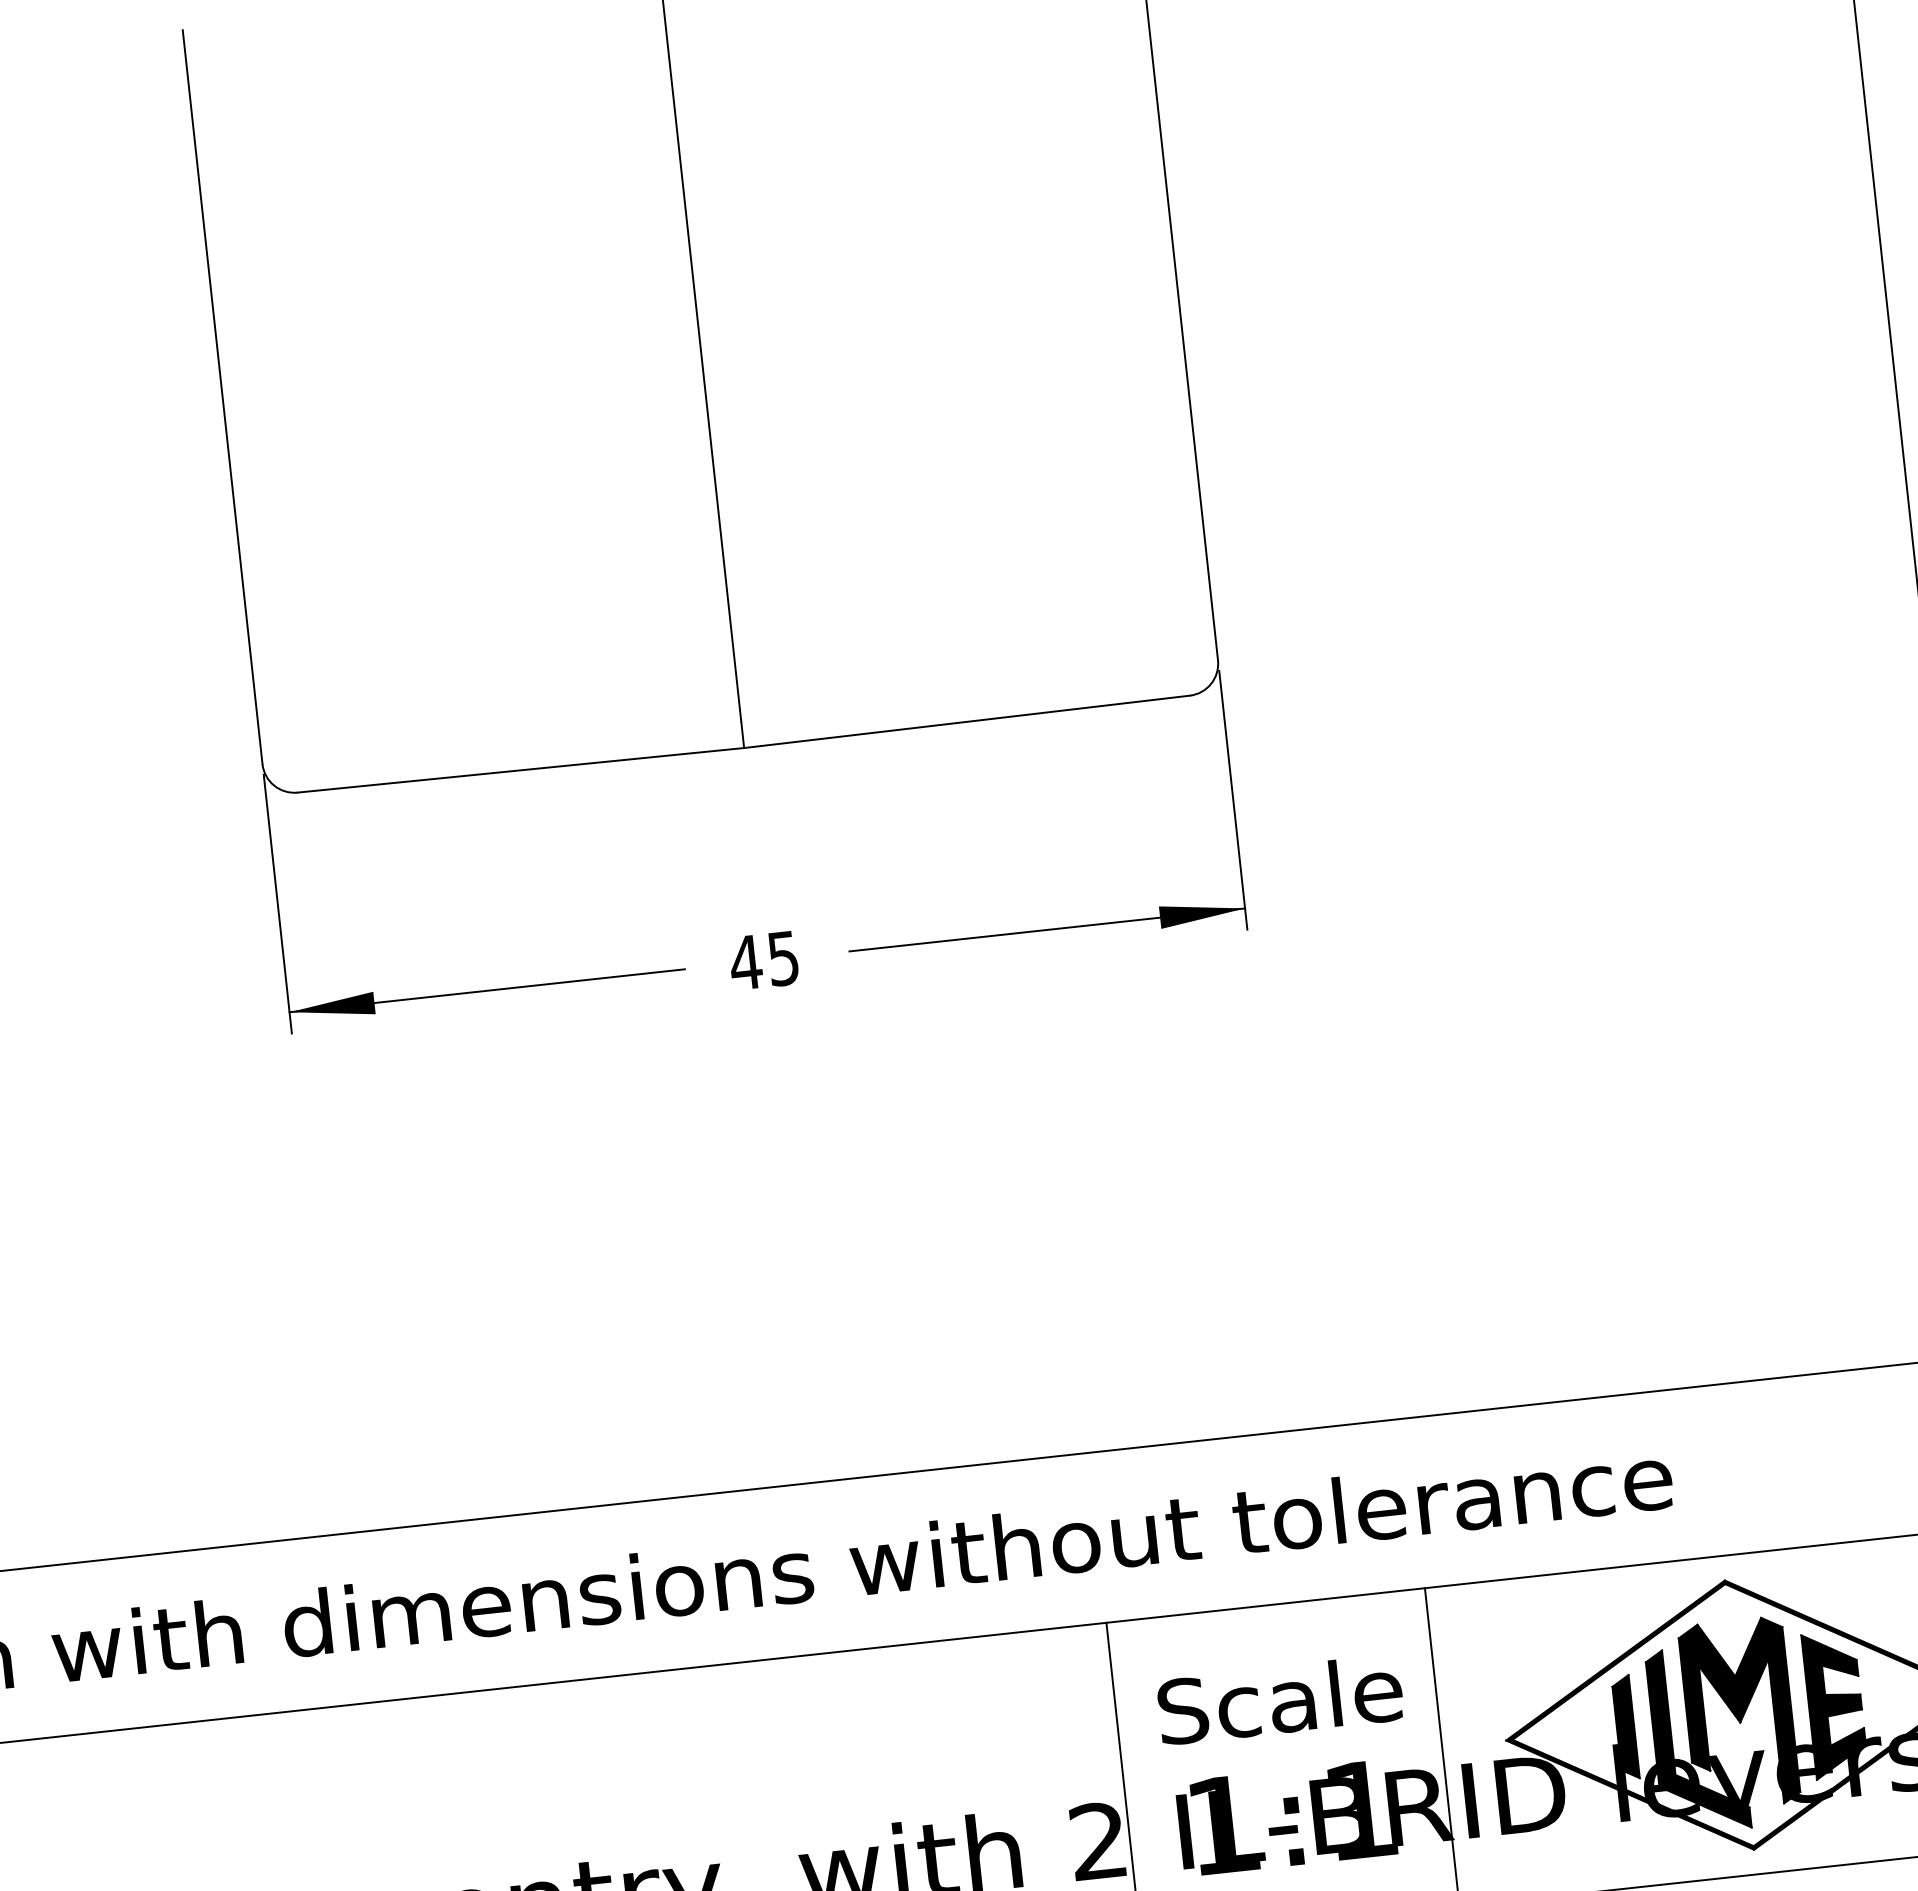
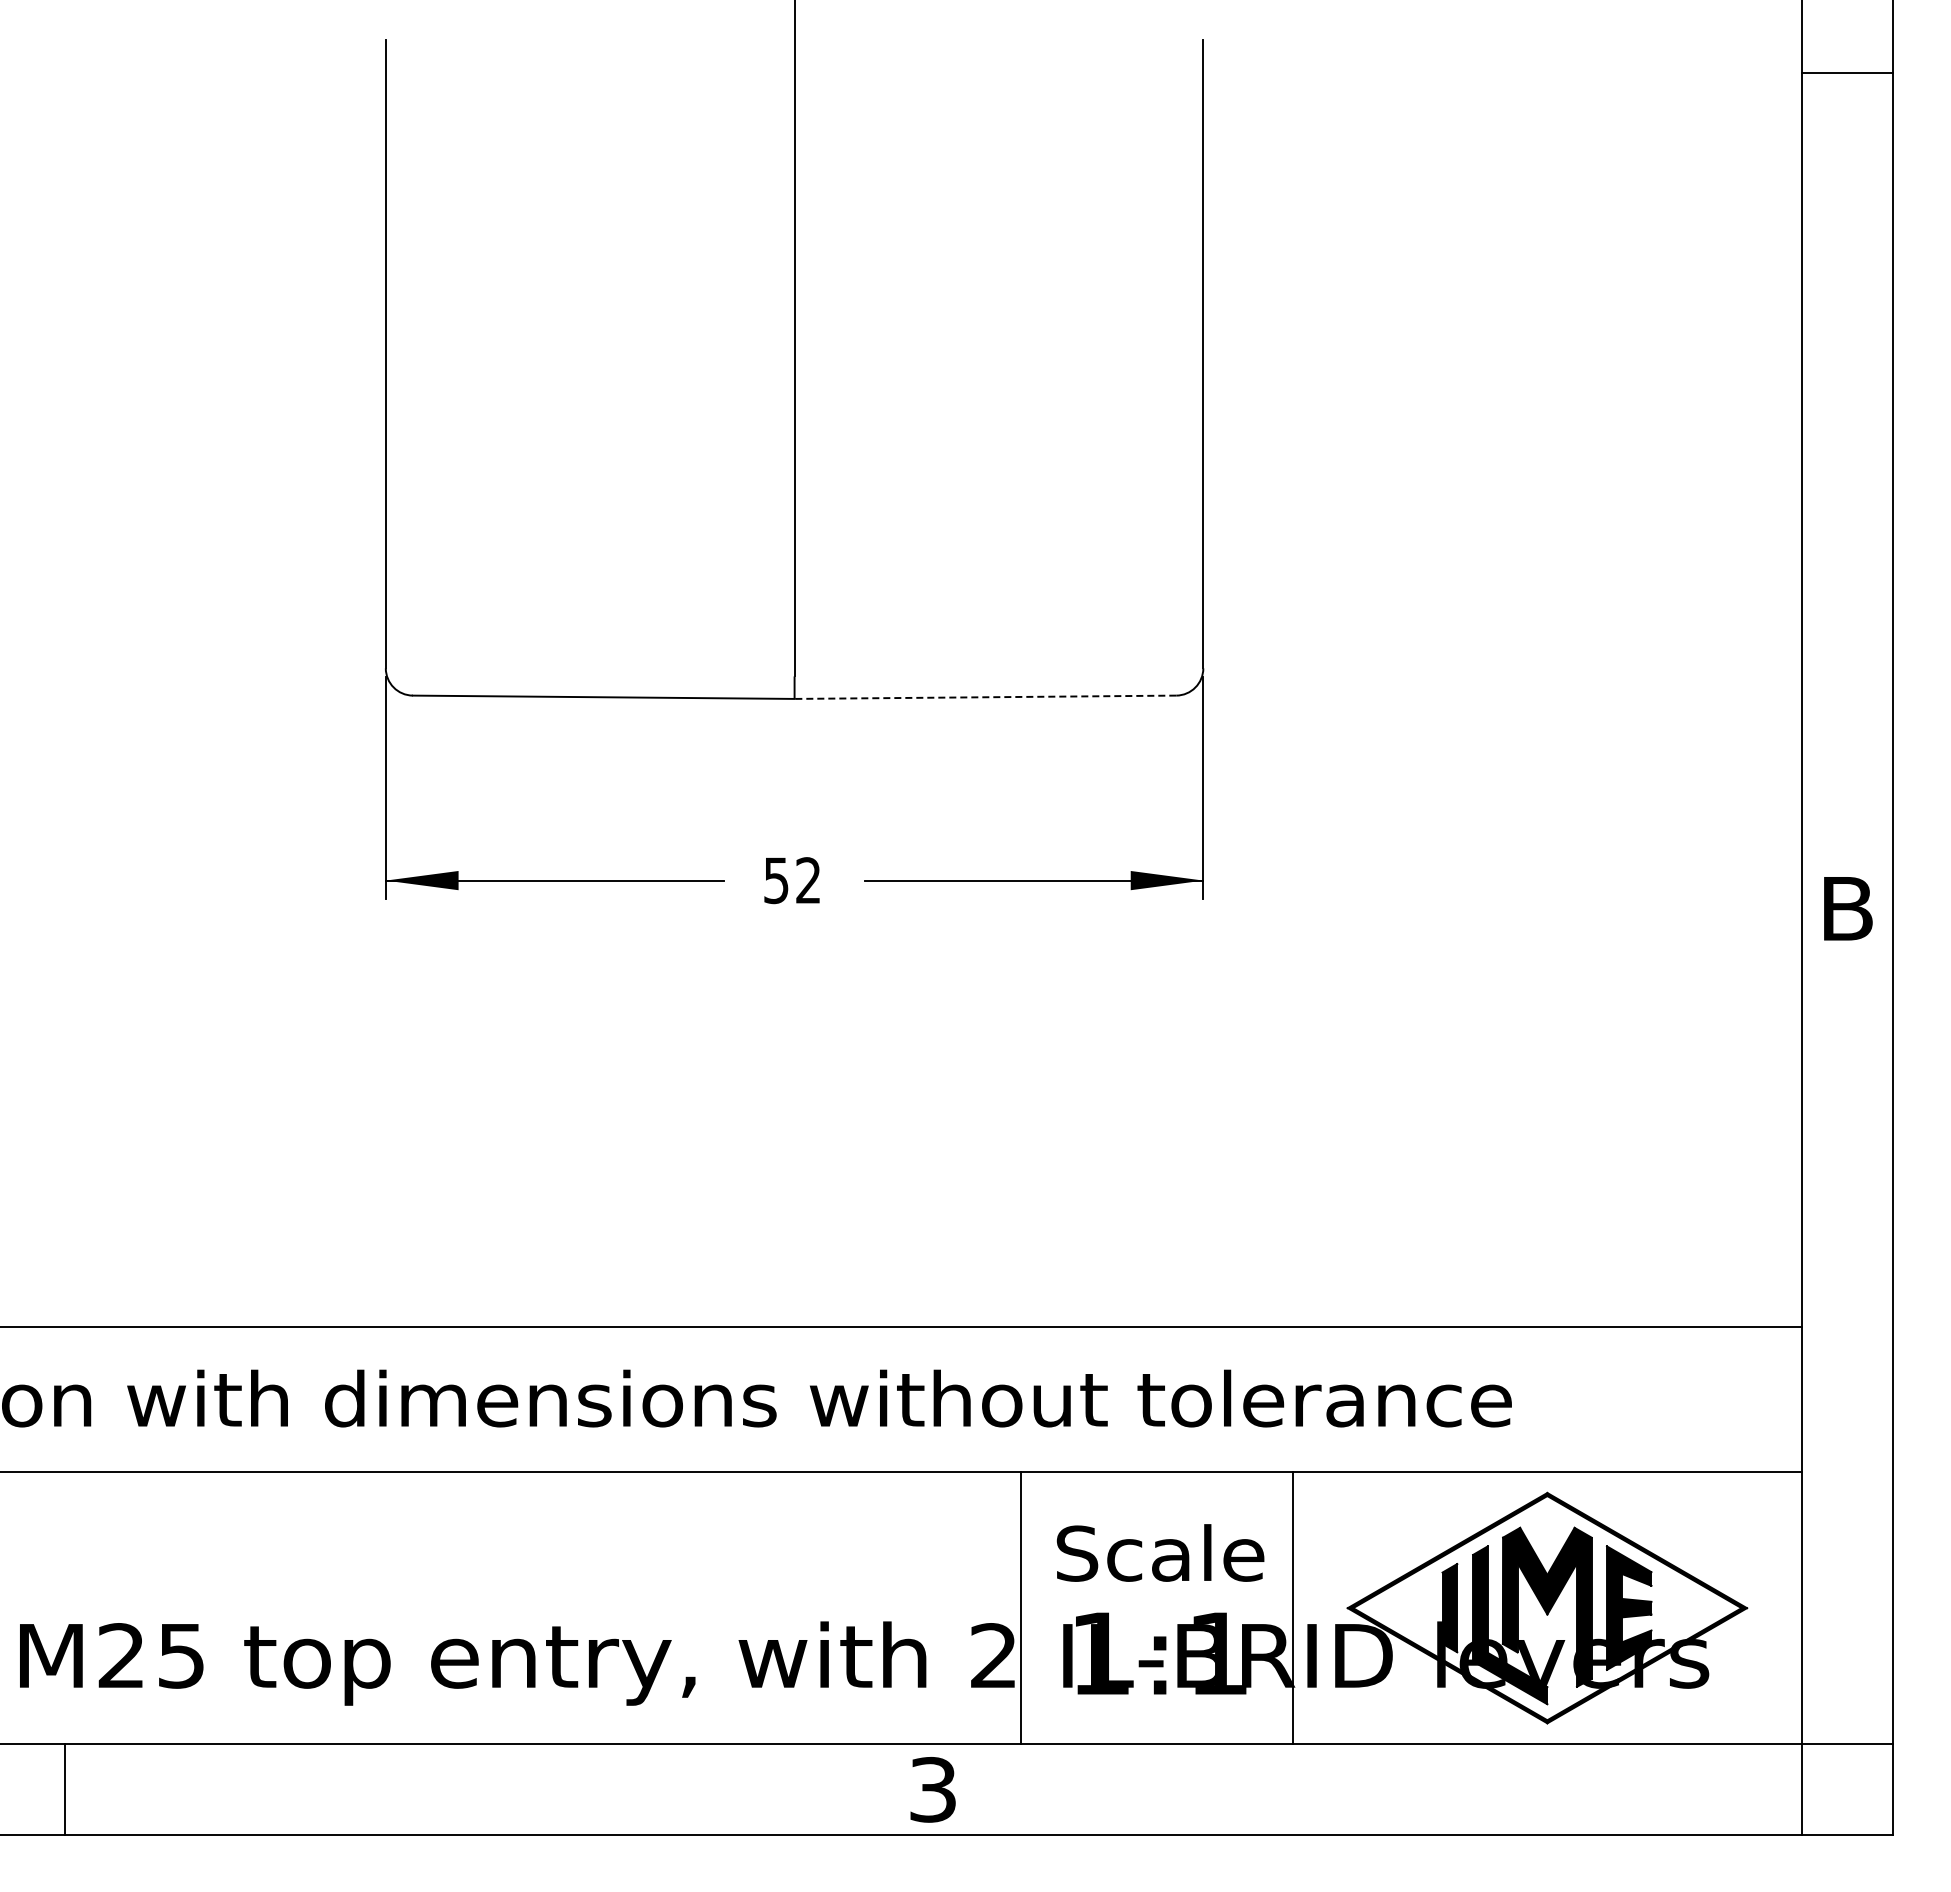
line: (967, 722) -> (985, 697), solid -> dashed
text: (763, 960) -> (791, 880), 45 -> 52

